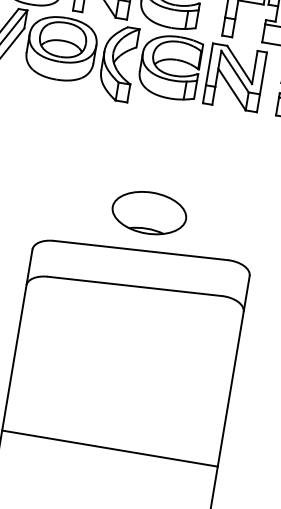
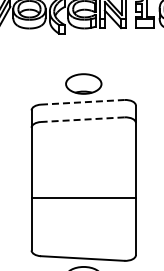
line: (140, 250) -> (82, 102), solid -> dashed
line: (134, 285) -> (82, 119), solid -> dashed

